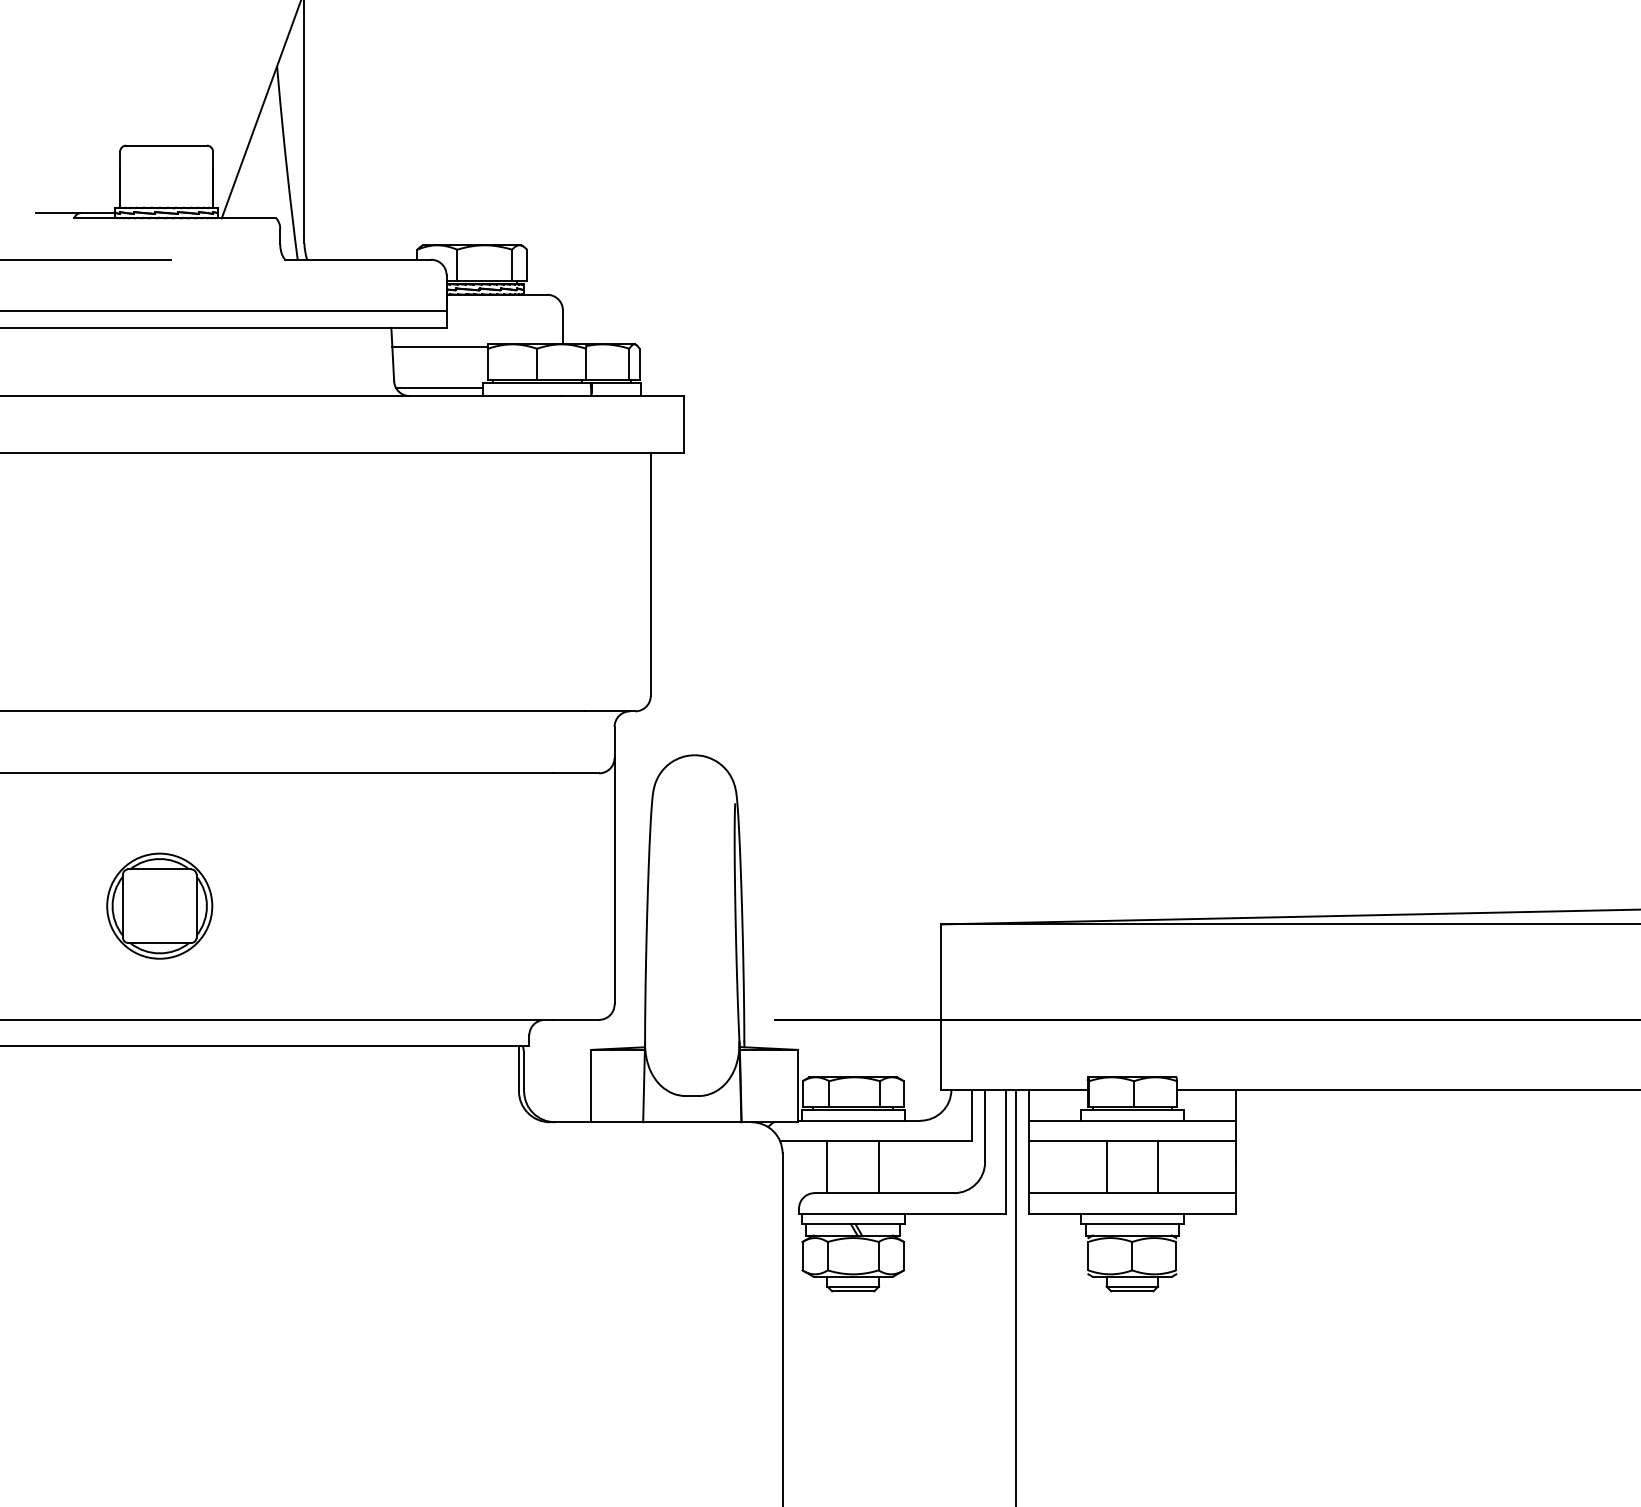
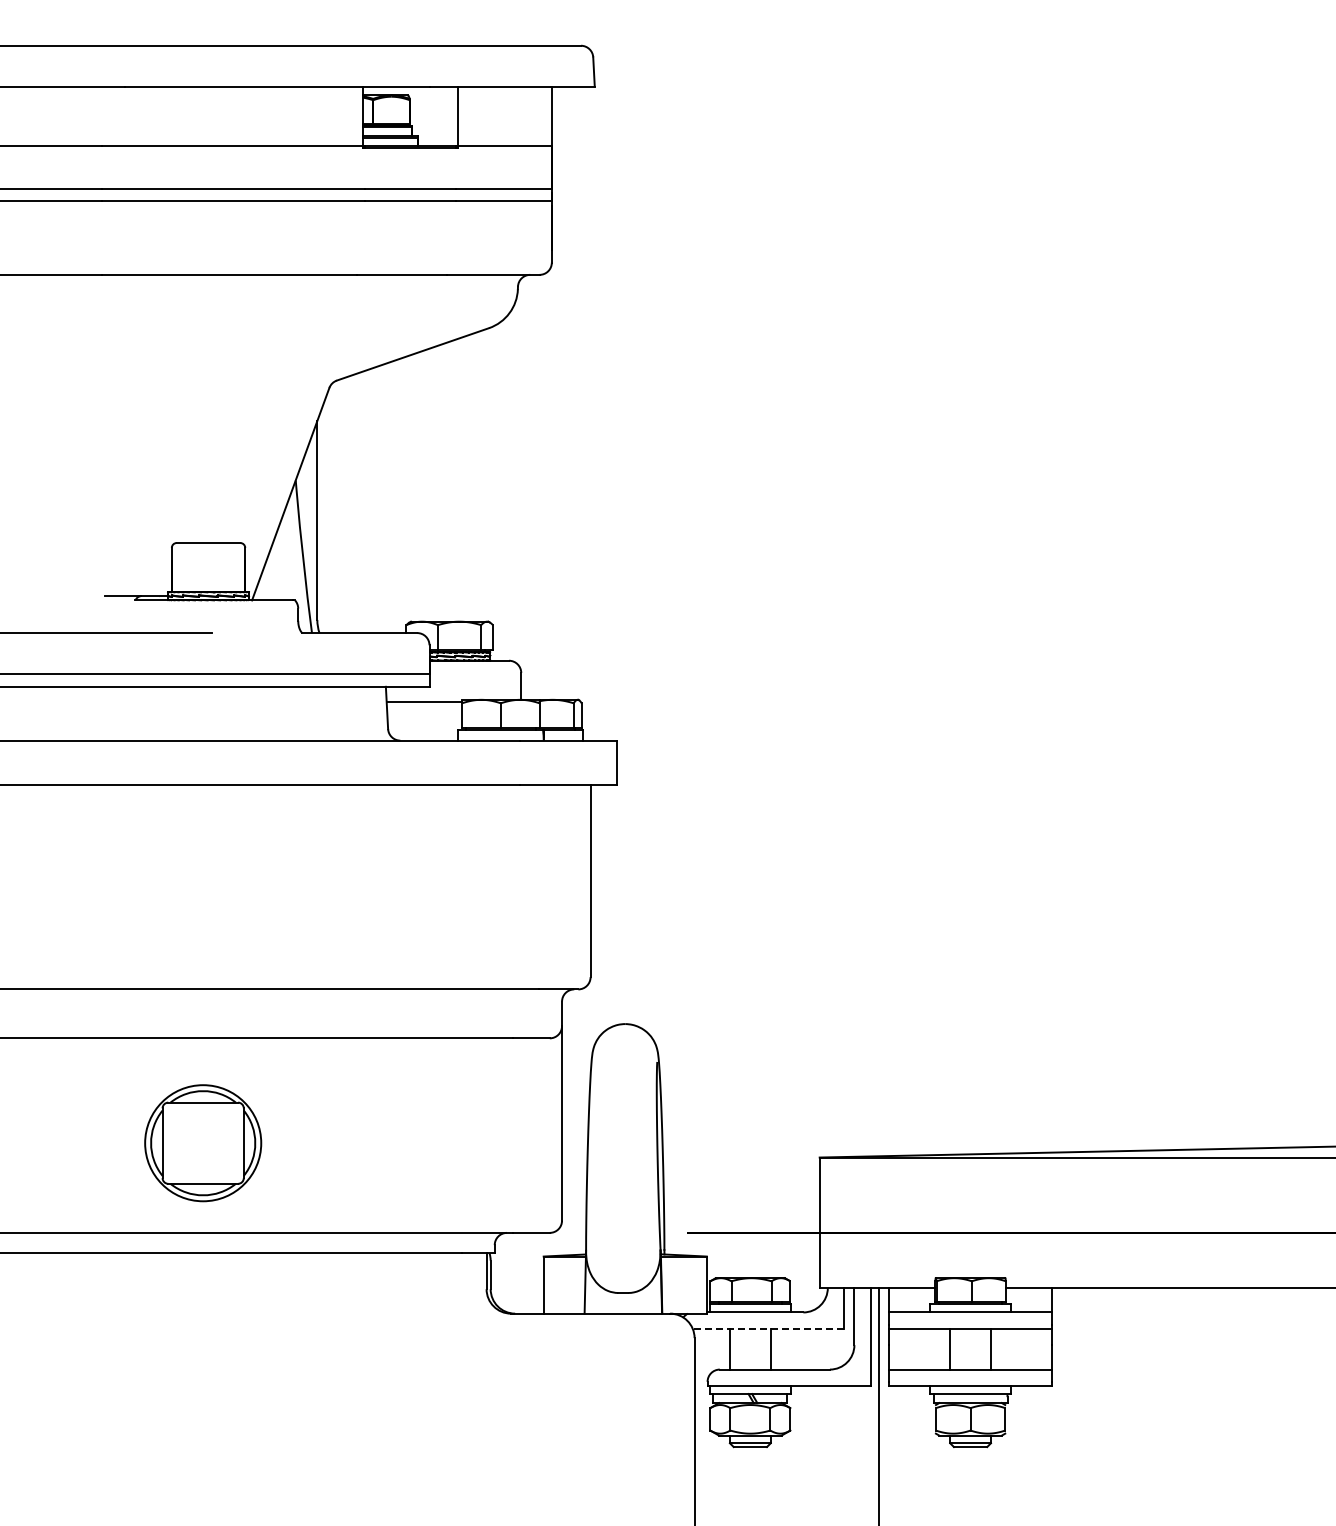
line: (439, 388) -> (423, 734), removed
part: (158, 905) -> (202, 1142), size x1.4
line: (876, 1141) -> (768, 1328), solid -> dashed

